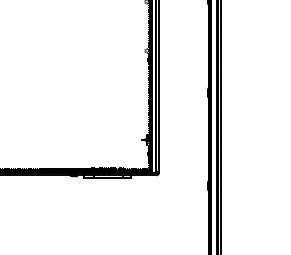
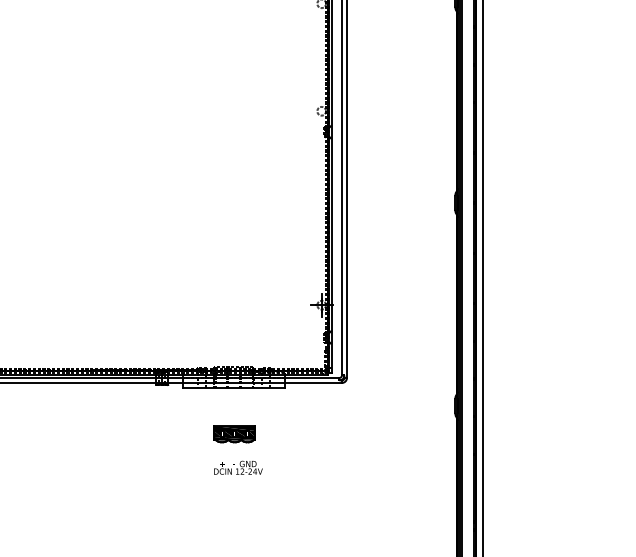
part: (108, 205) -> (237, 448), added

